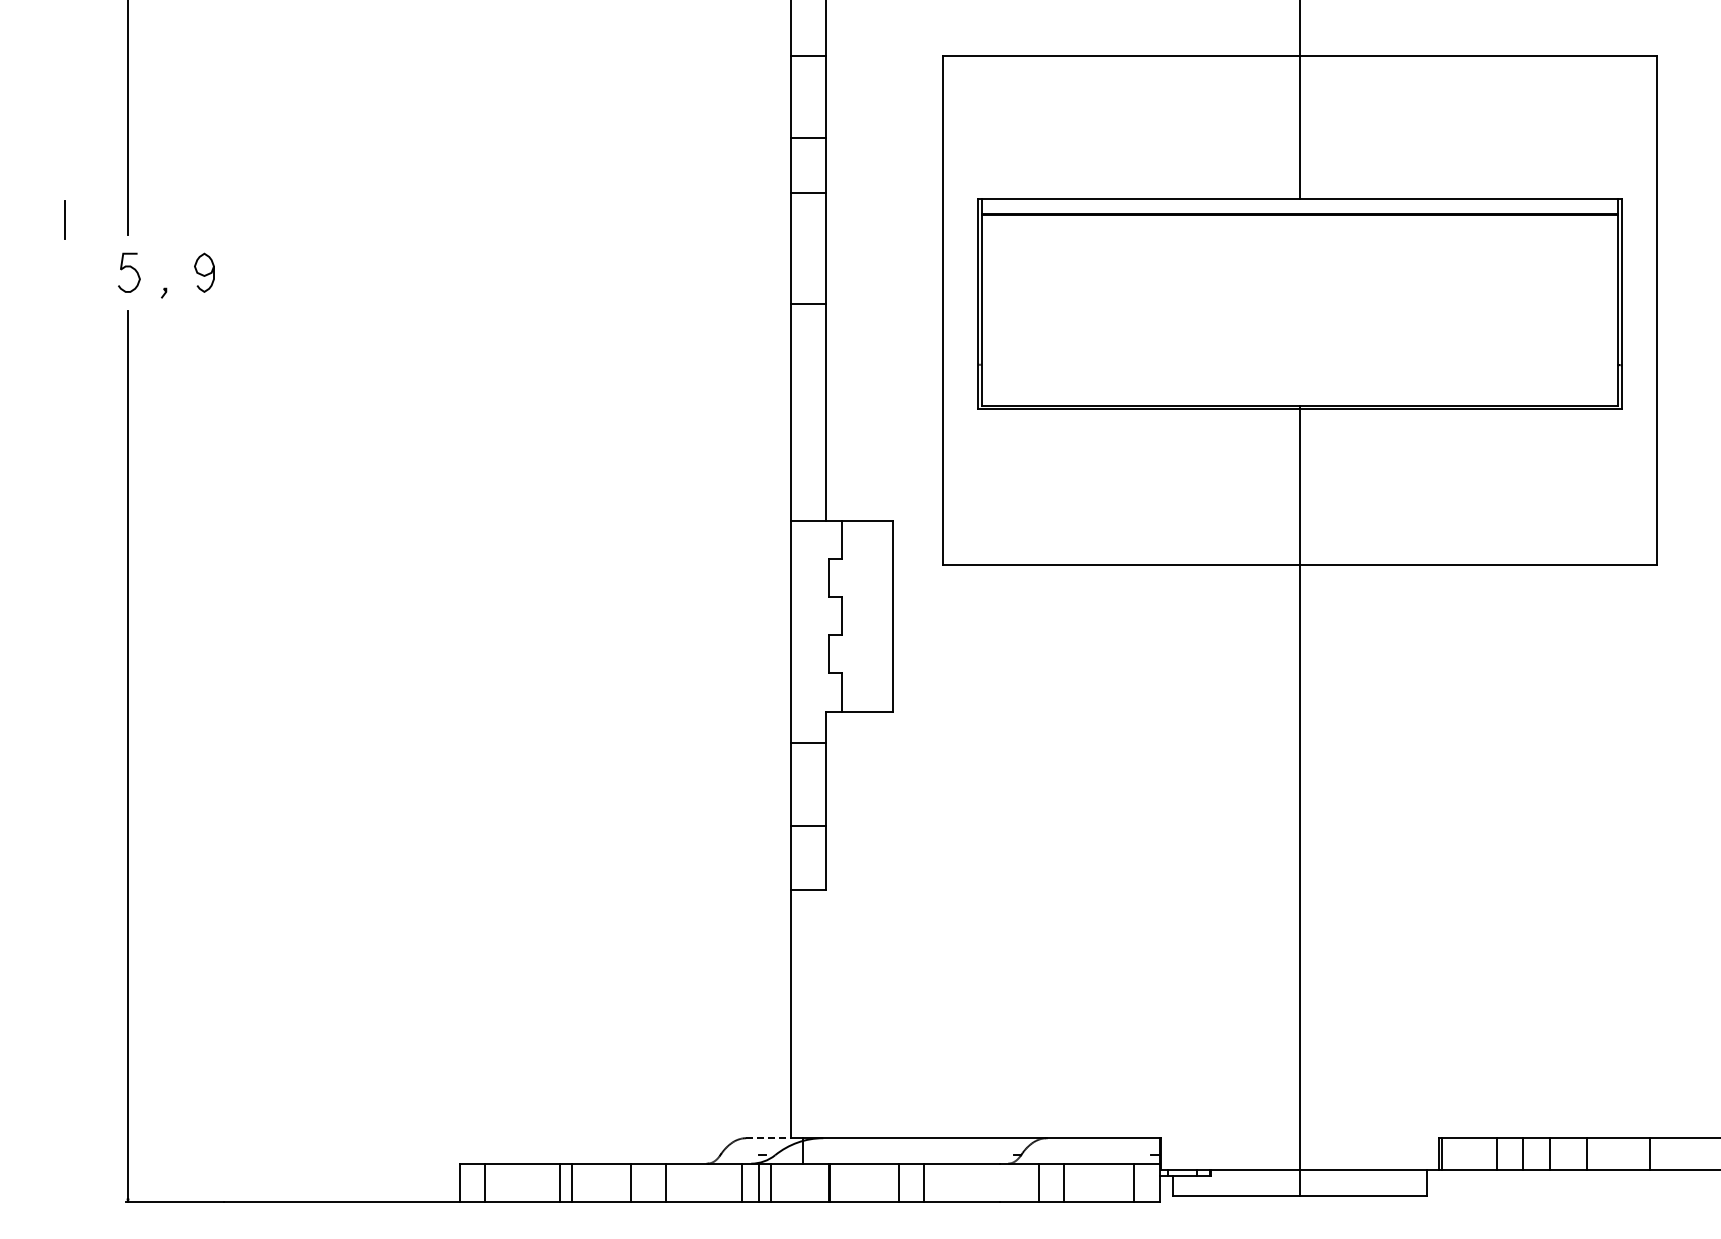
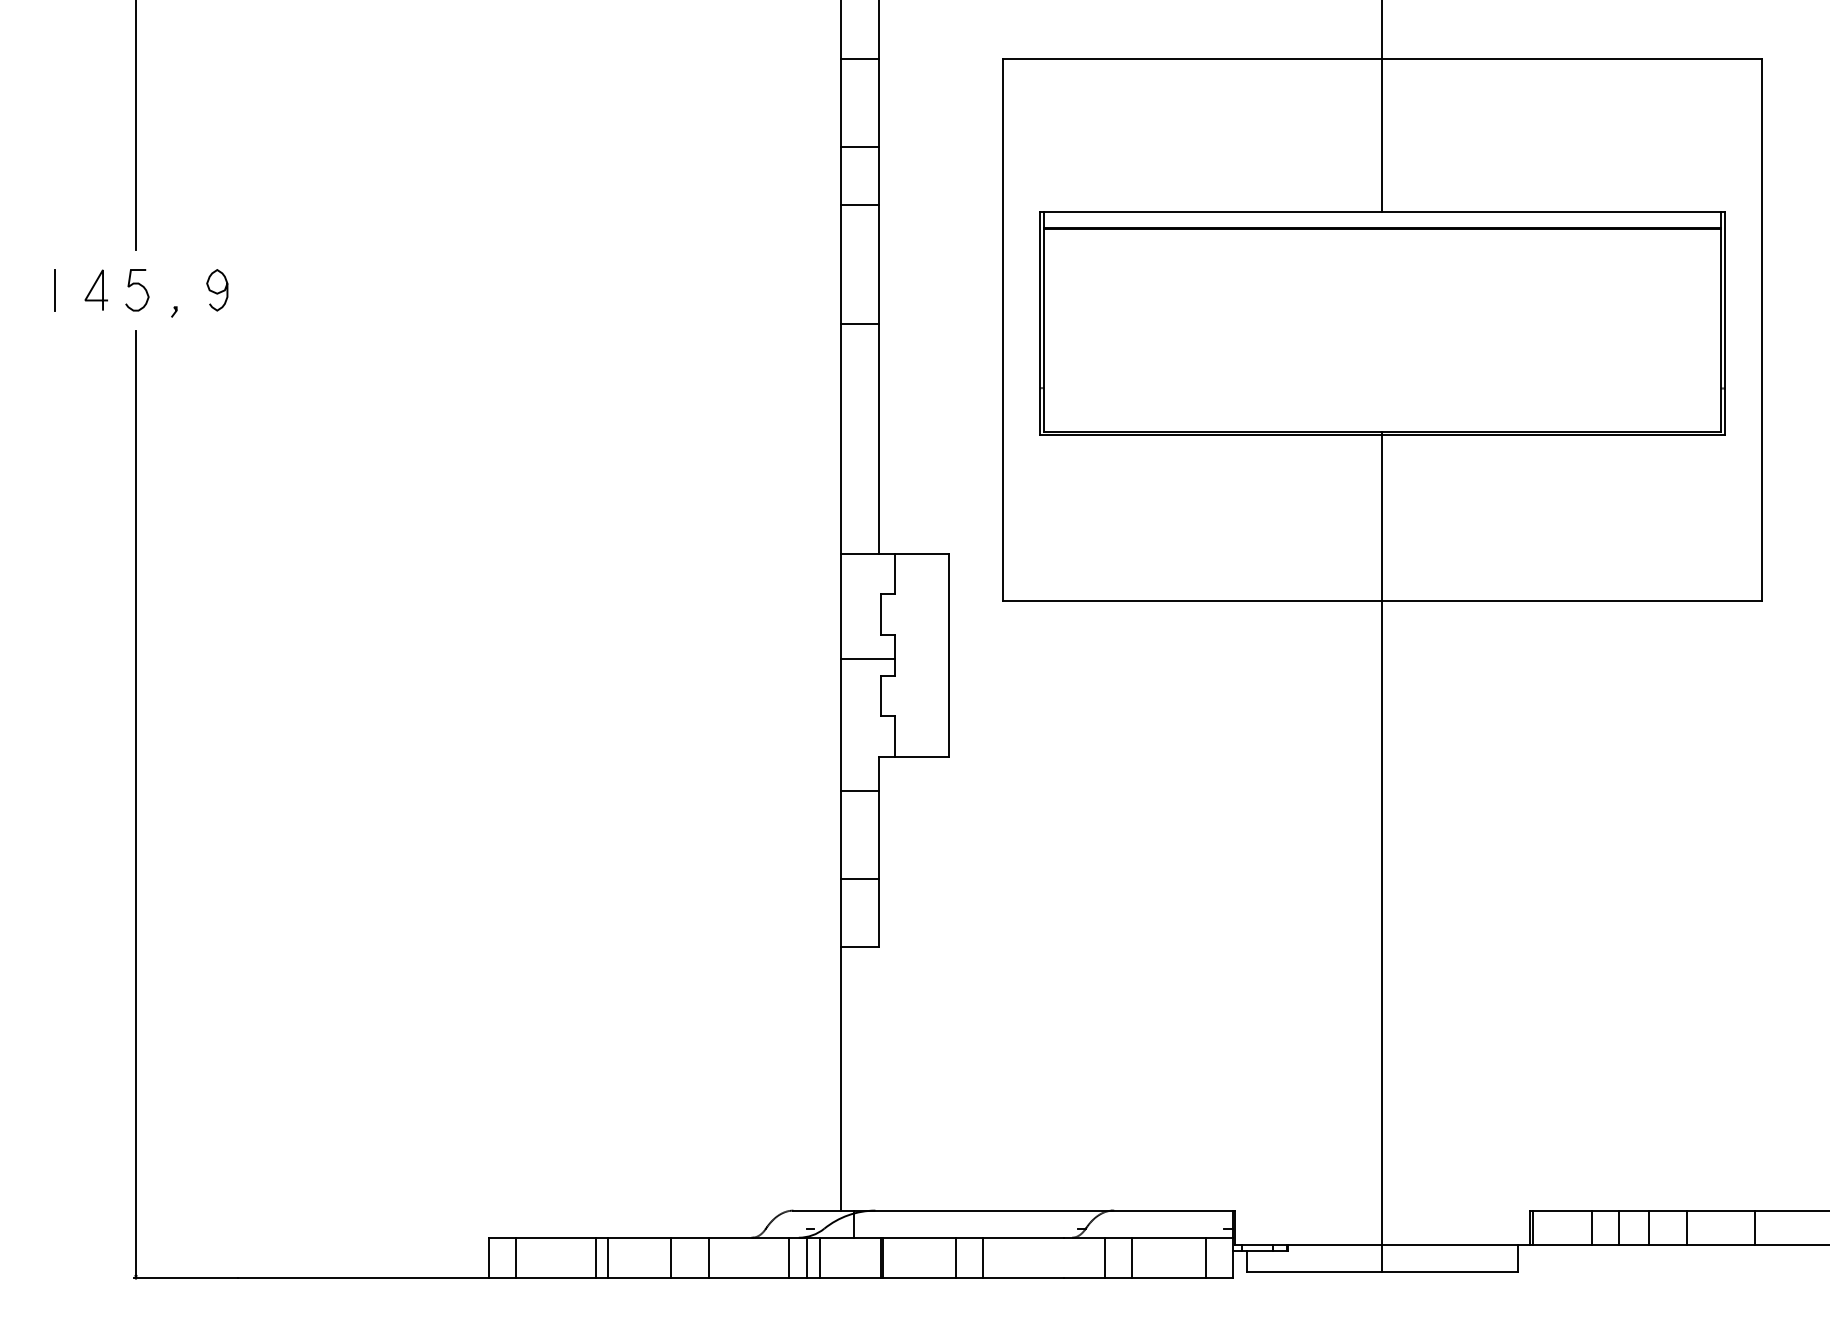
line: (64, 219) -> (54, 289), moved
line: (88, 270) -> (93, 287), added
line: (815, 619) -> (867, 659), added
line: (768, 1138) -> (817, 1210), dashed -> solid

